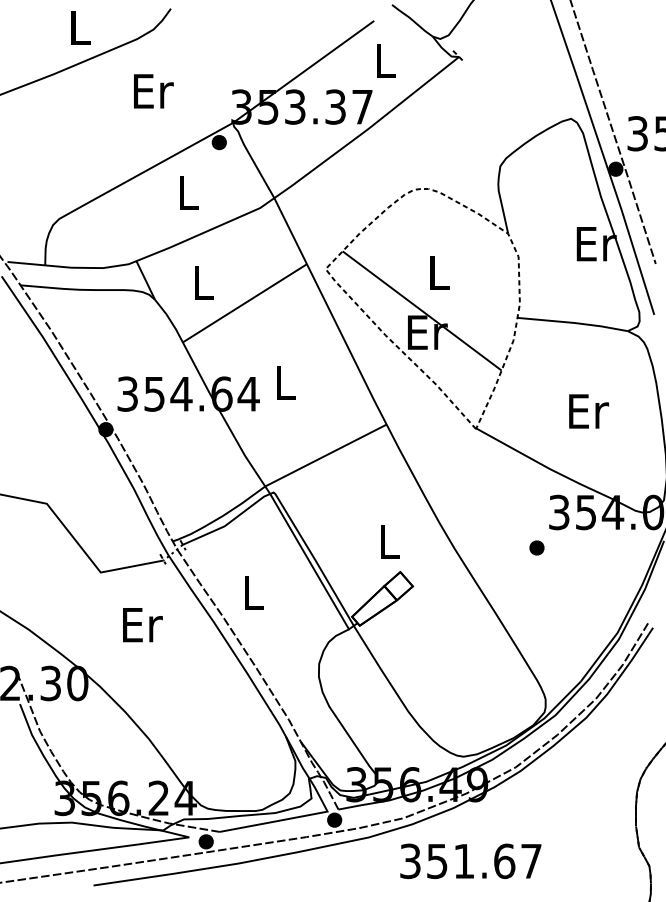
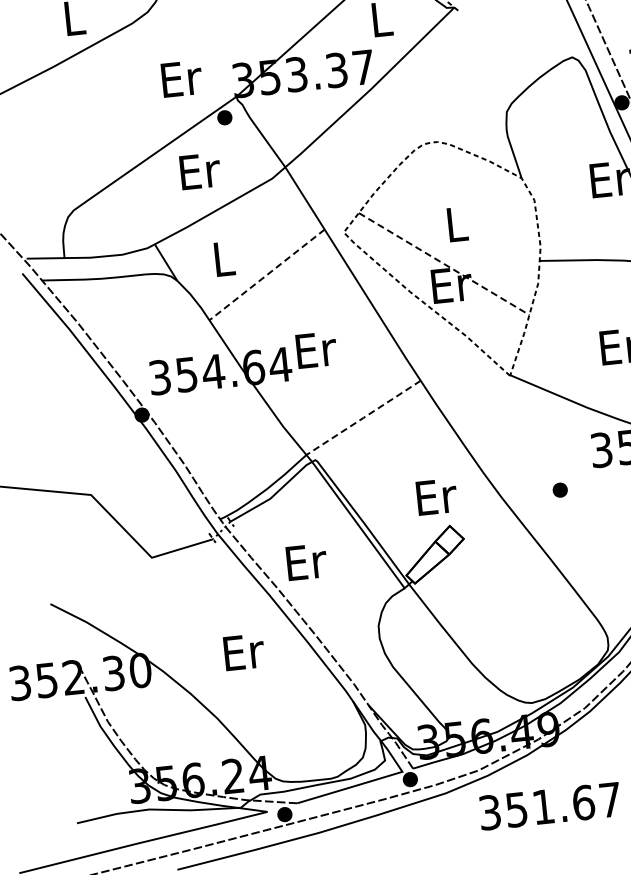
text: (153, 91) -> (181, 78), moved
text: (189, 193) -> (200, 171), L -> Er
line: (244, 303) -> (266, 275), solid -> dashed
line: (422, 310) -> (444, 263), solid -> dashed
text: (286, 383) -> (316, 350), L -> Er
line: (325, 455) -> (363, 417), solid -> dashed
text: (390, 541) -> (436, 496), L -> Er
part: (536, 547) -> (559, 489), moved
text: (254, 593) -> (306, 562), L -> Er
text: (142, 625) -> (244, 652), moved

